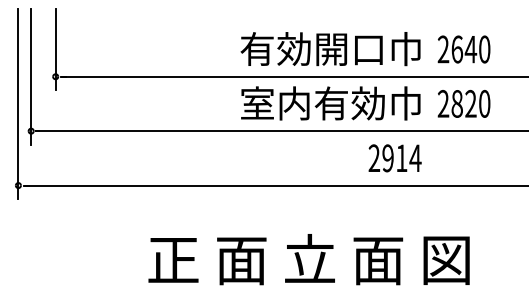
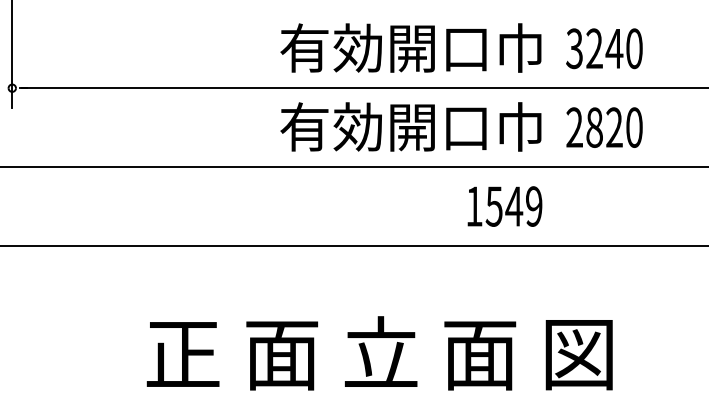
text: (450, 49) -> (584, 48), 2640 -> 3240
text: (312, 103) -> (384, 127), 室内有効巾 -> 有効開口巾
text: (394, 158) -> (503, 206), 2914 -> 1549

